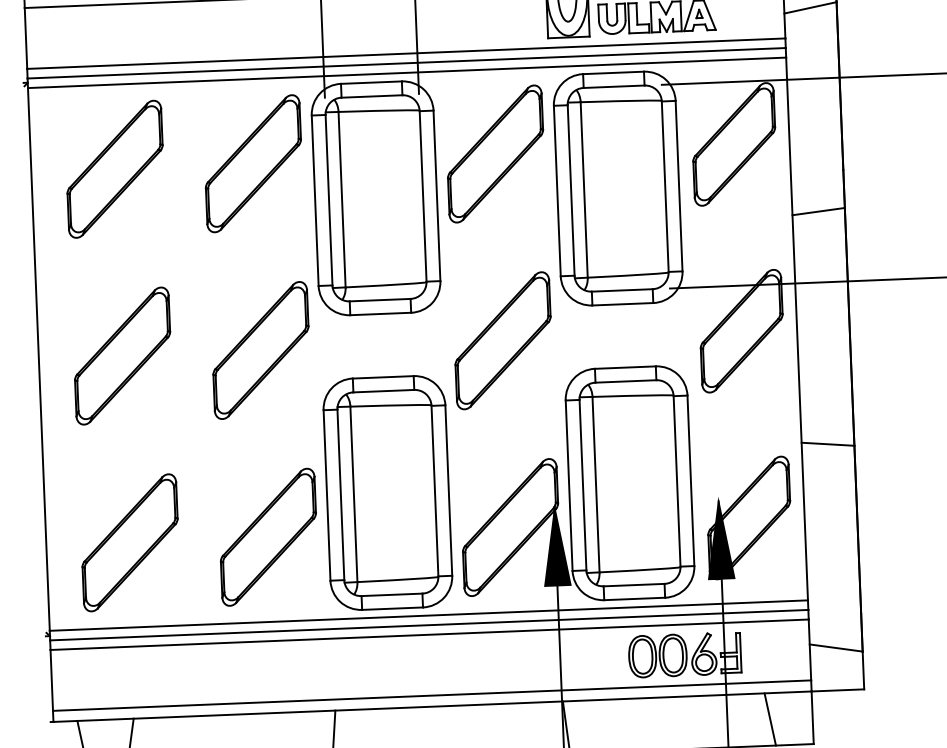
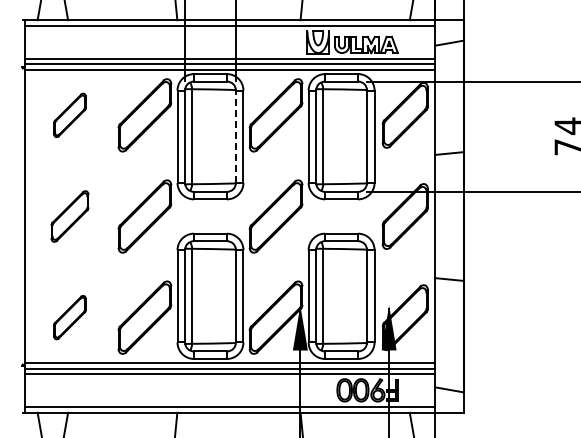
part: (114, 169) -> (69, 115), size x0.6
line: (422, 196) -> (235, 136), solid -> dashed
part: (121, 356) -> (69, 216), size x0.7
part: (129, 542) -> (69, 317), size x0.6

